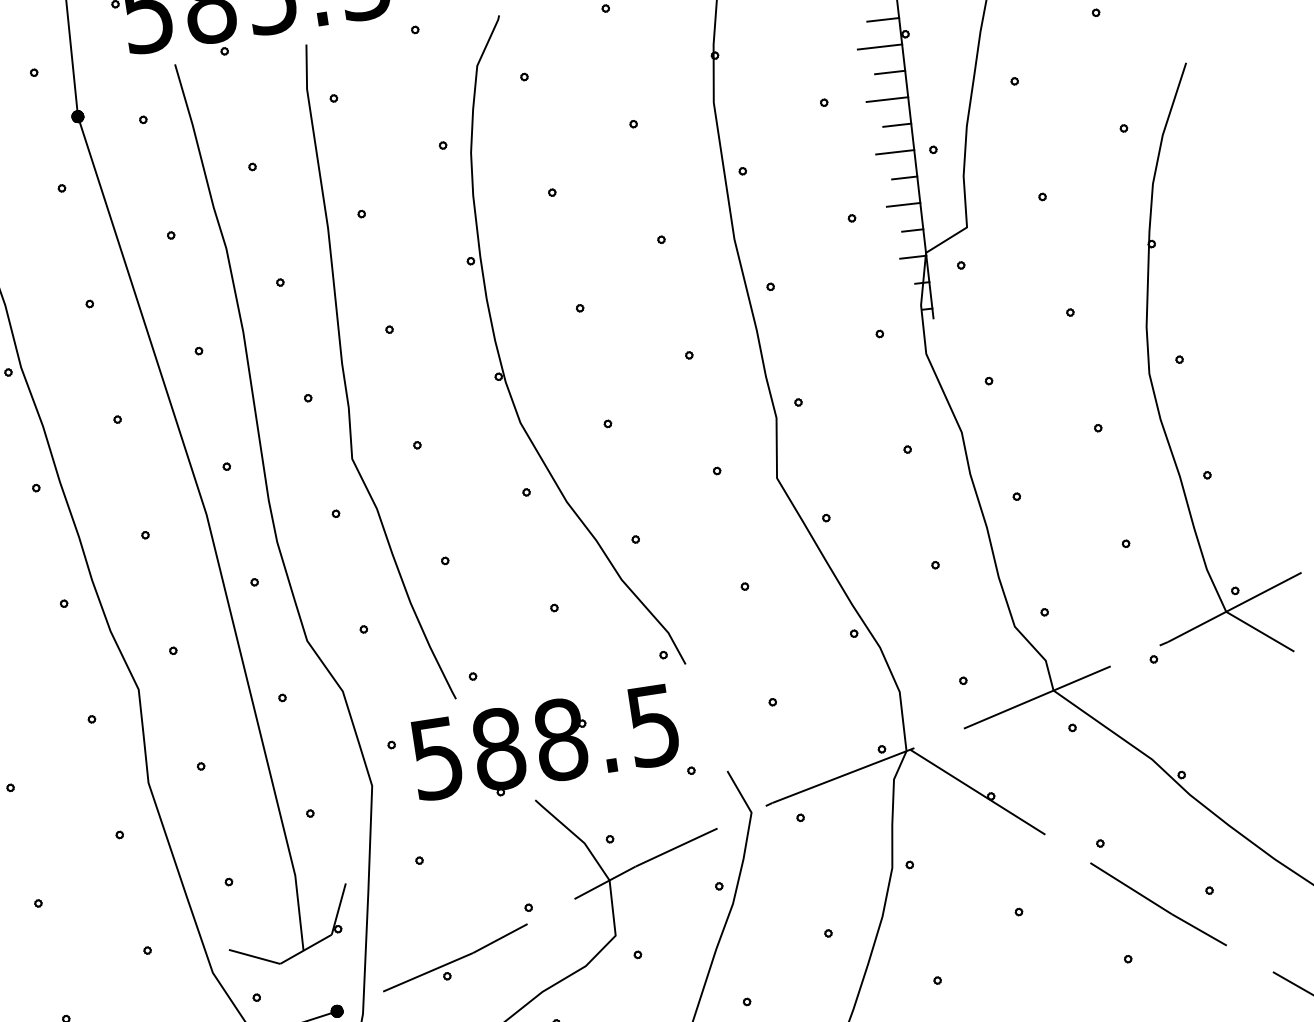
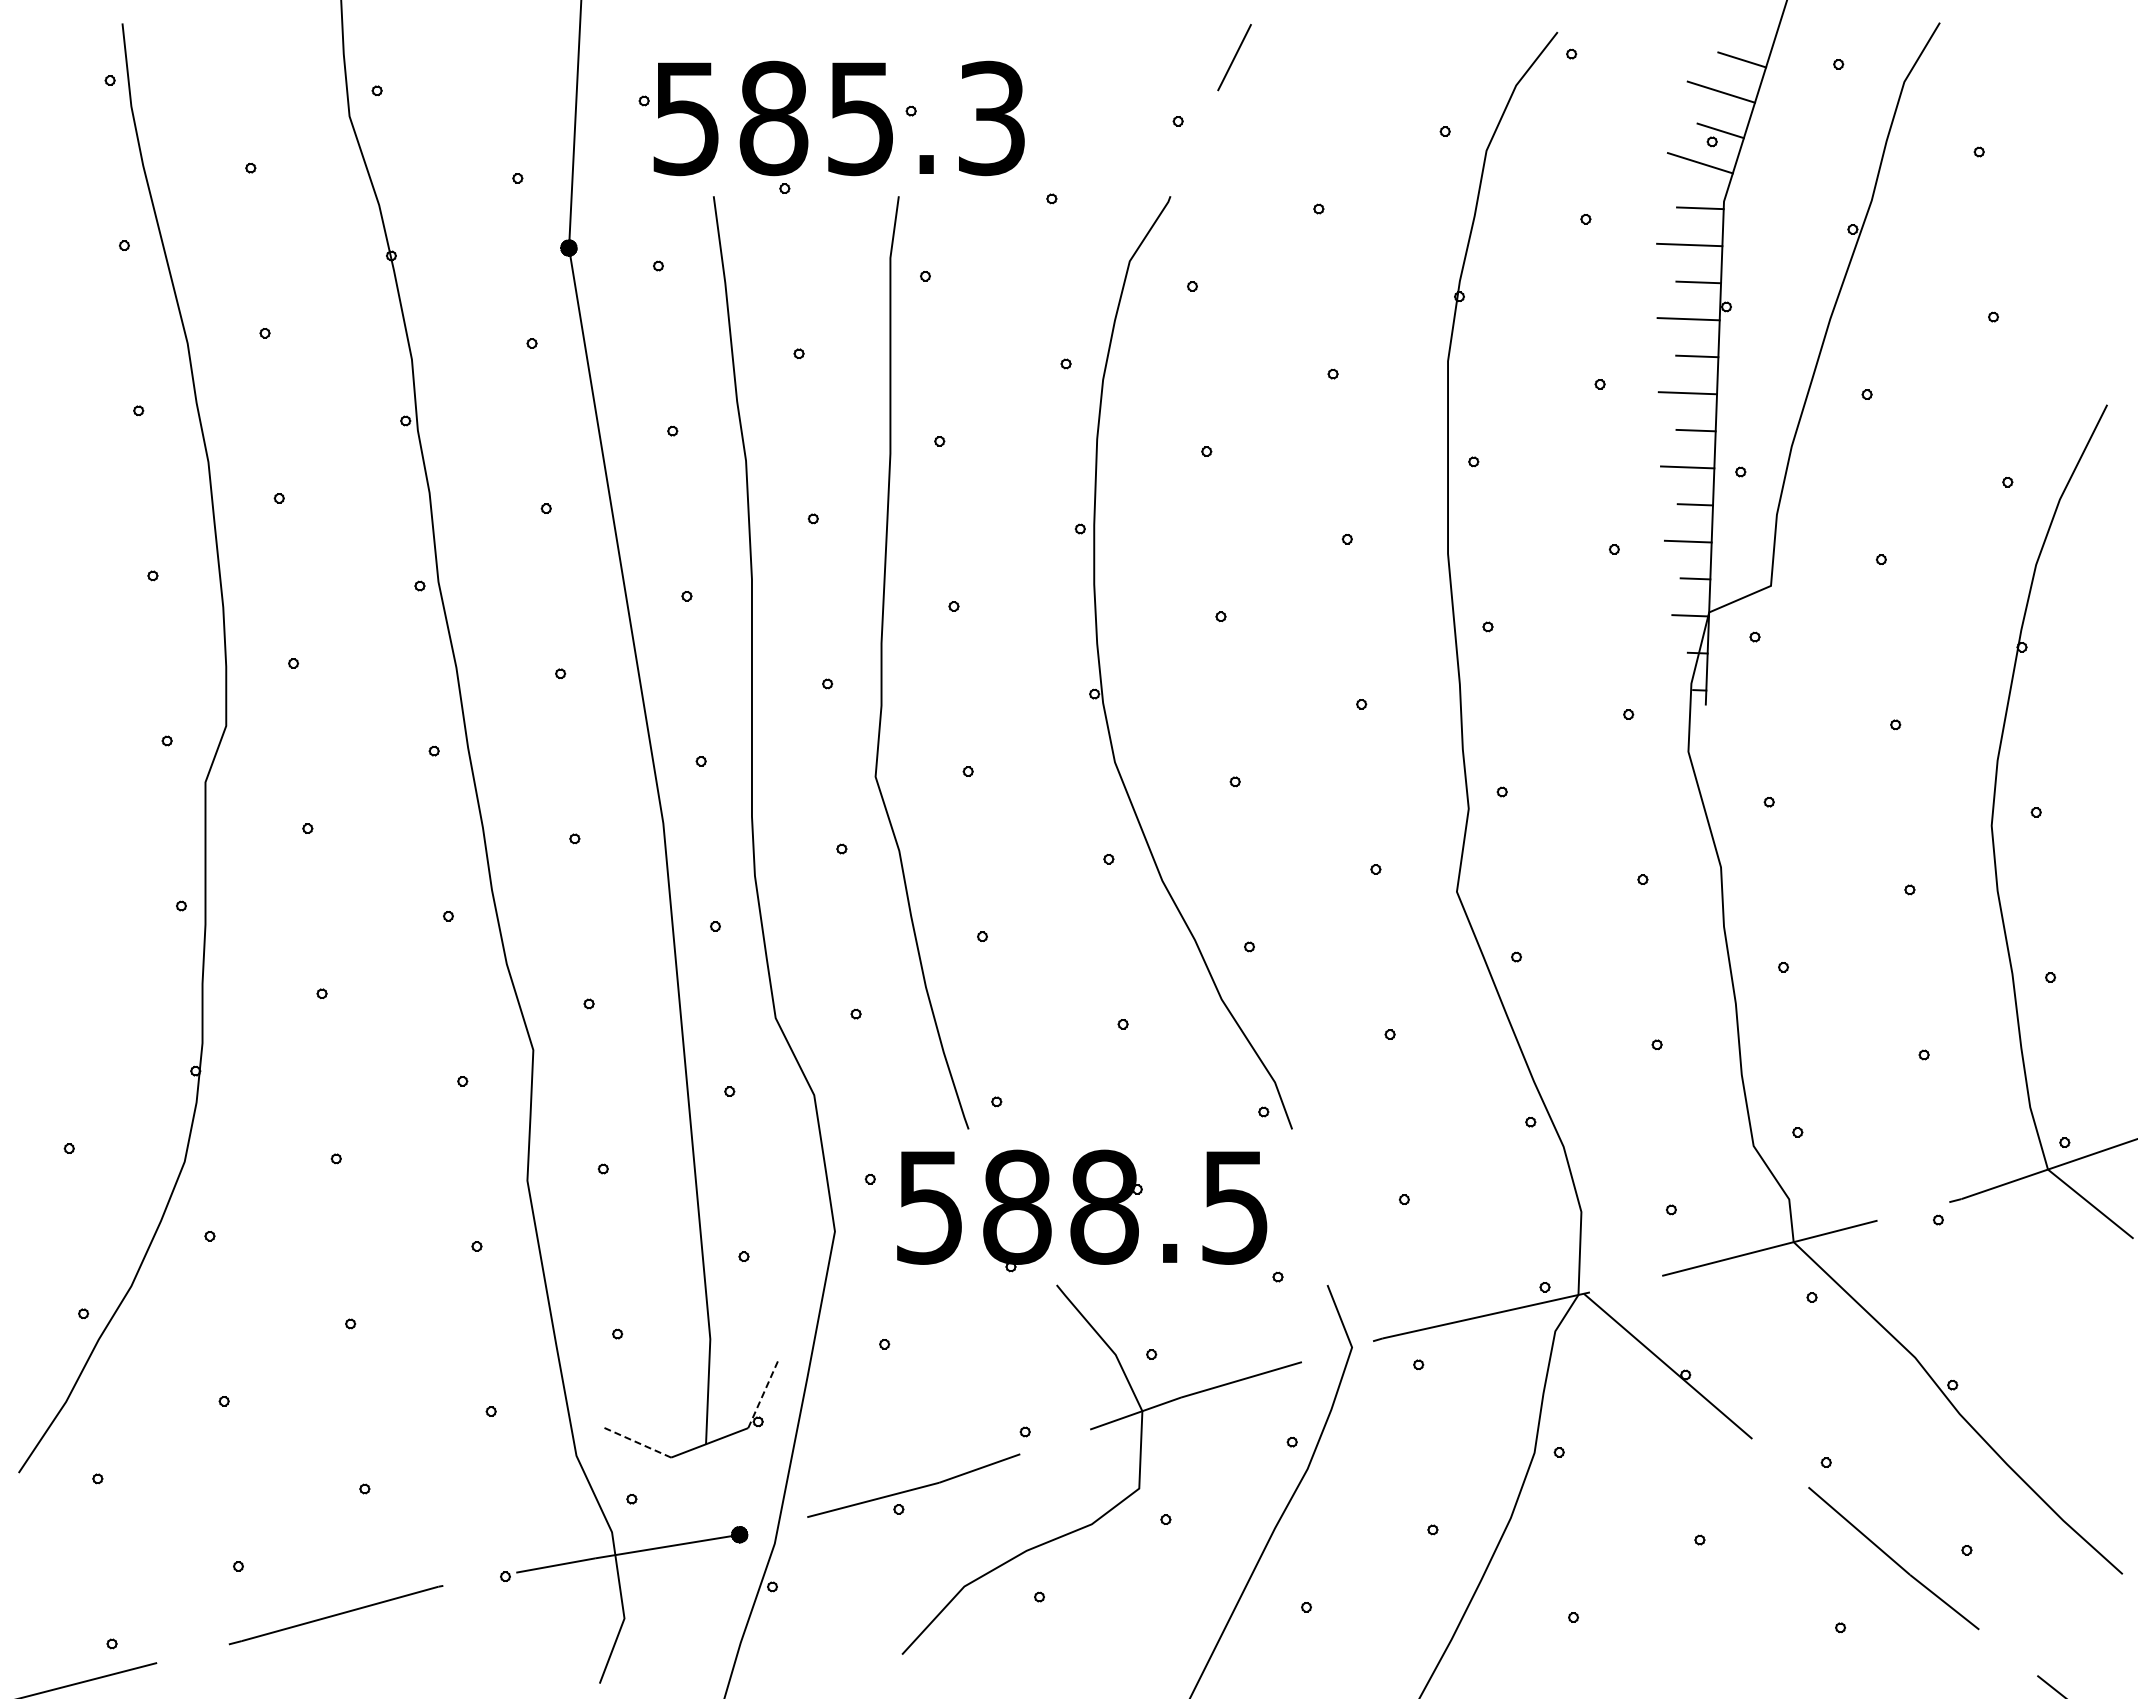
line: (338, 908) -> (763, 1393), solid -> dashed
line: (254, 956) -> (636, 1442), solid -> dashed

